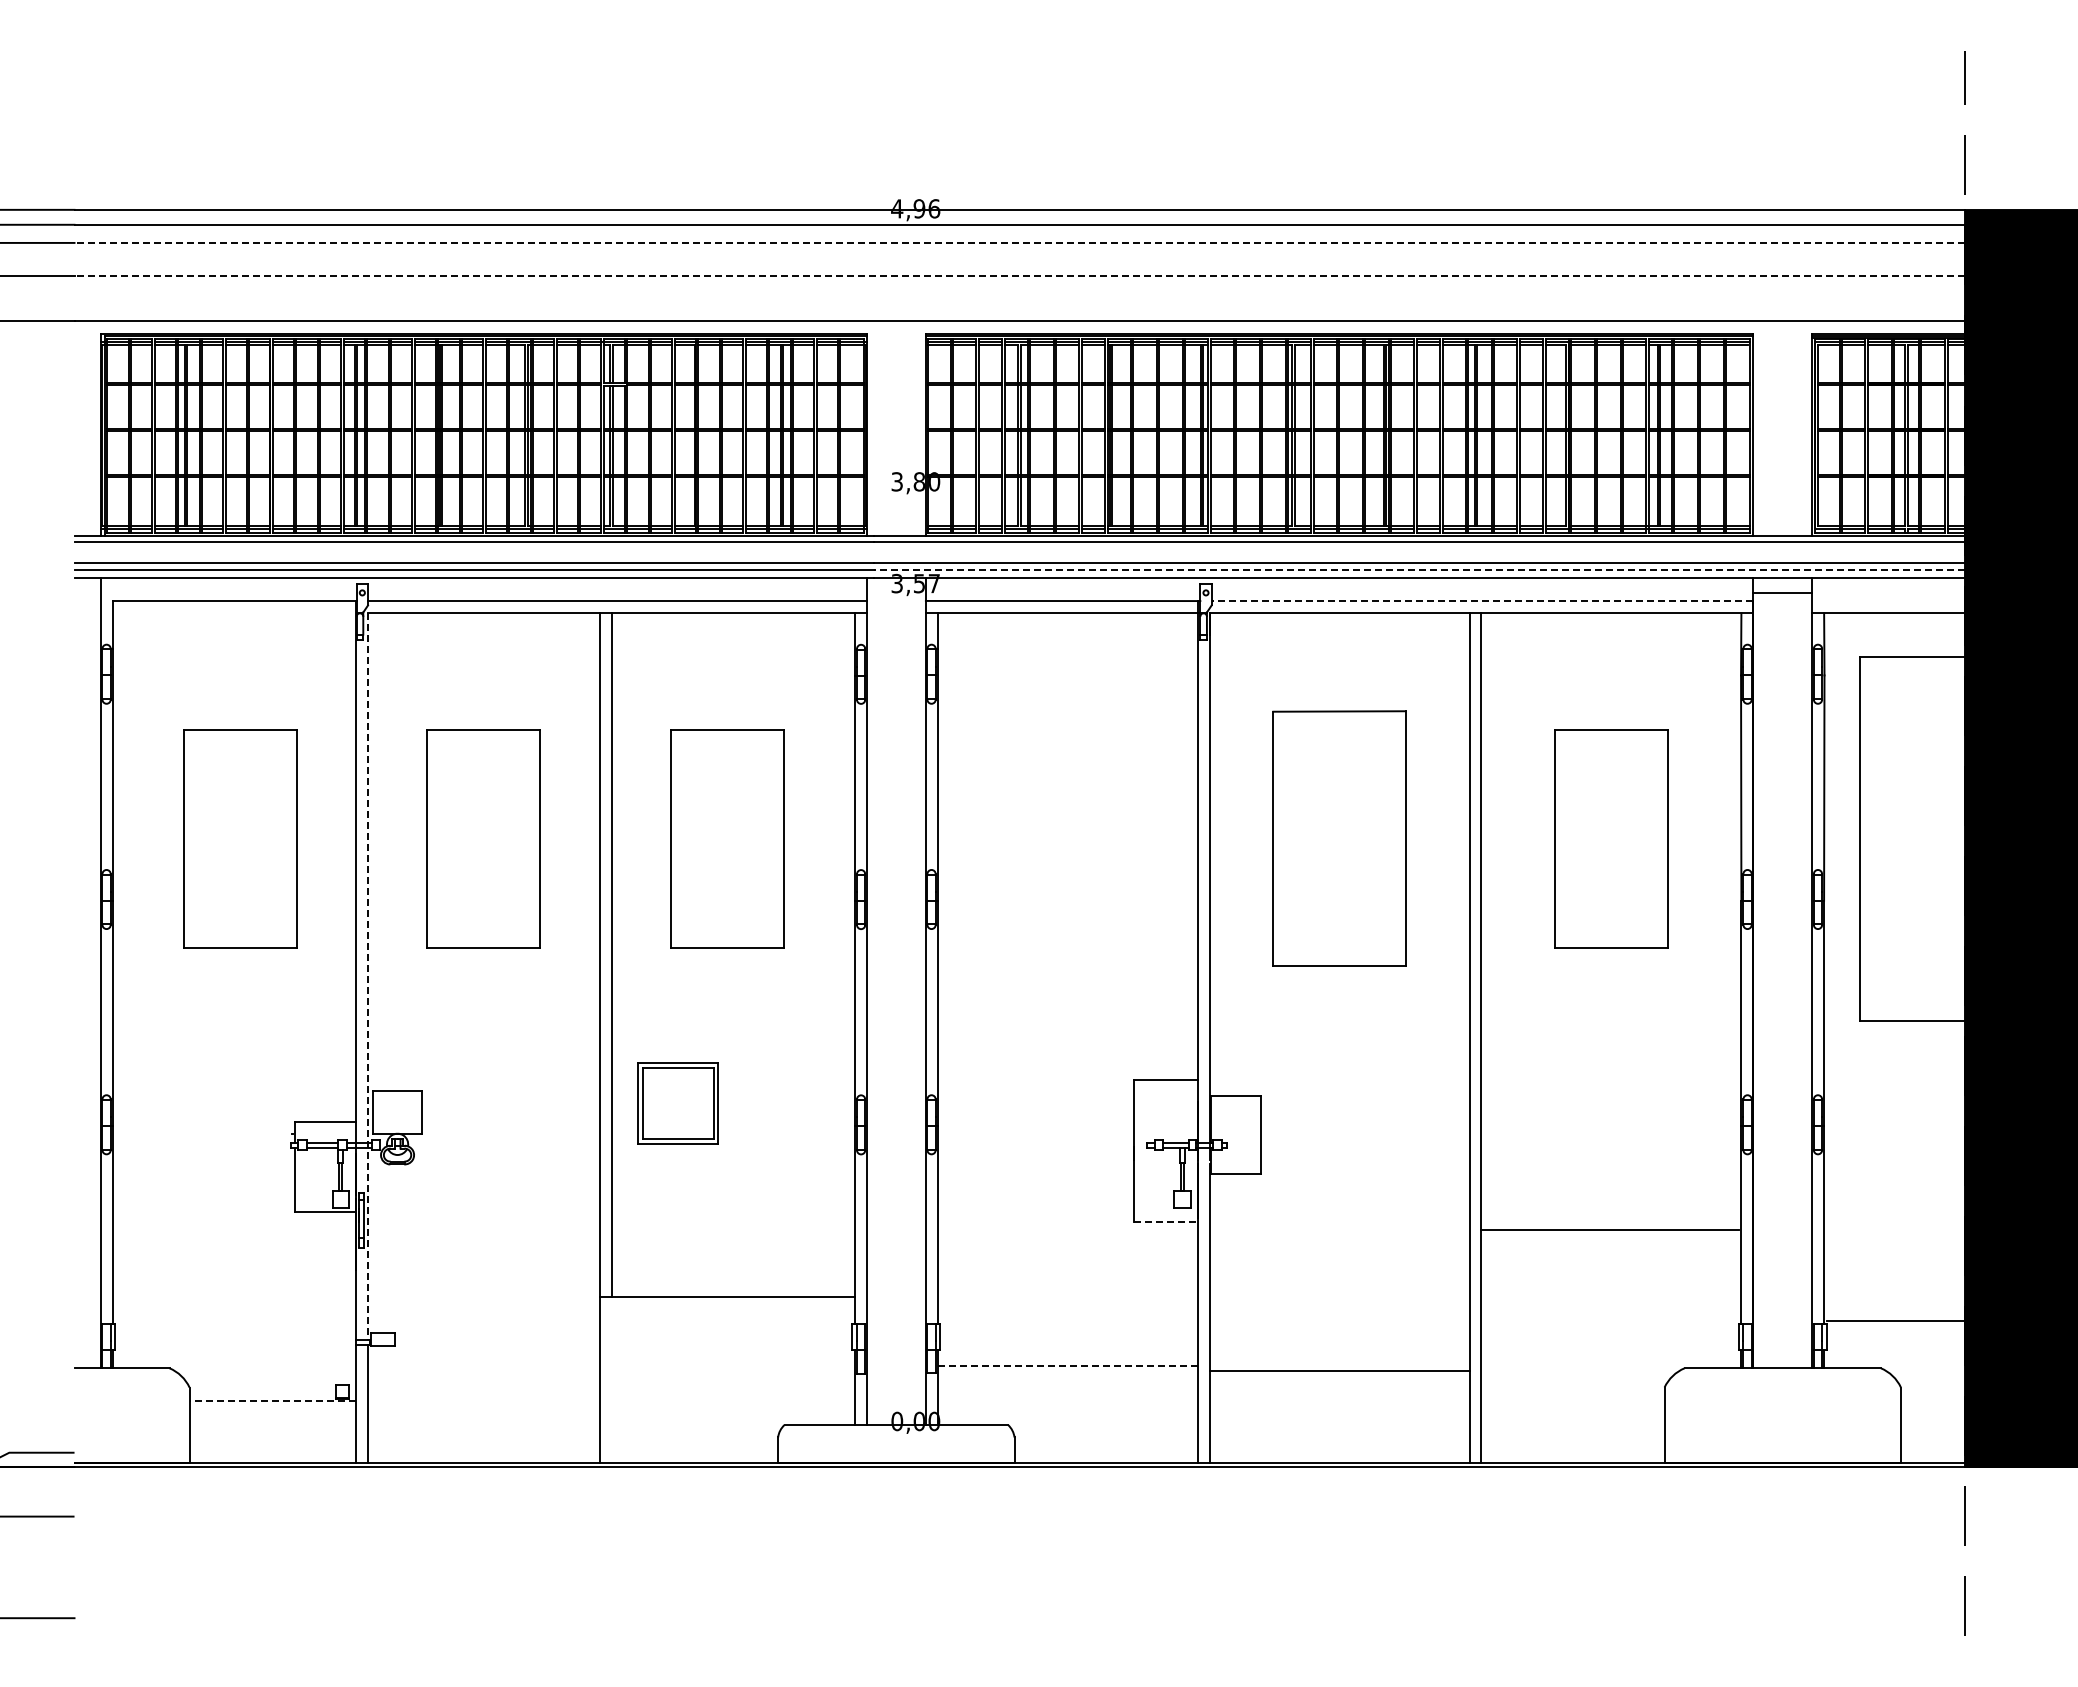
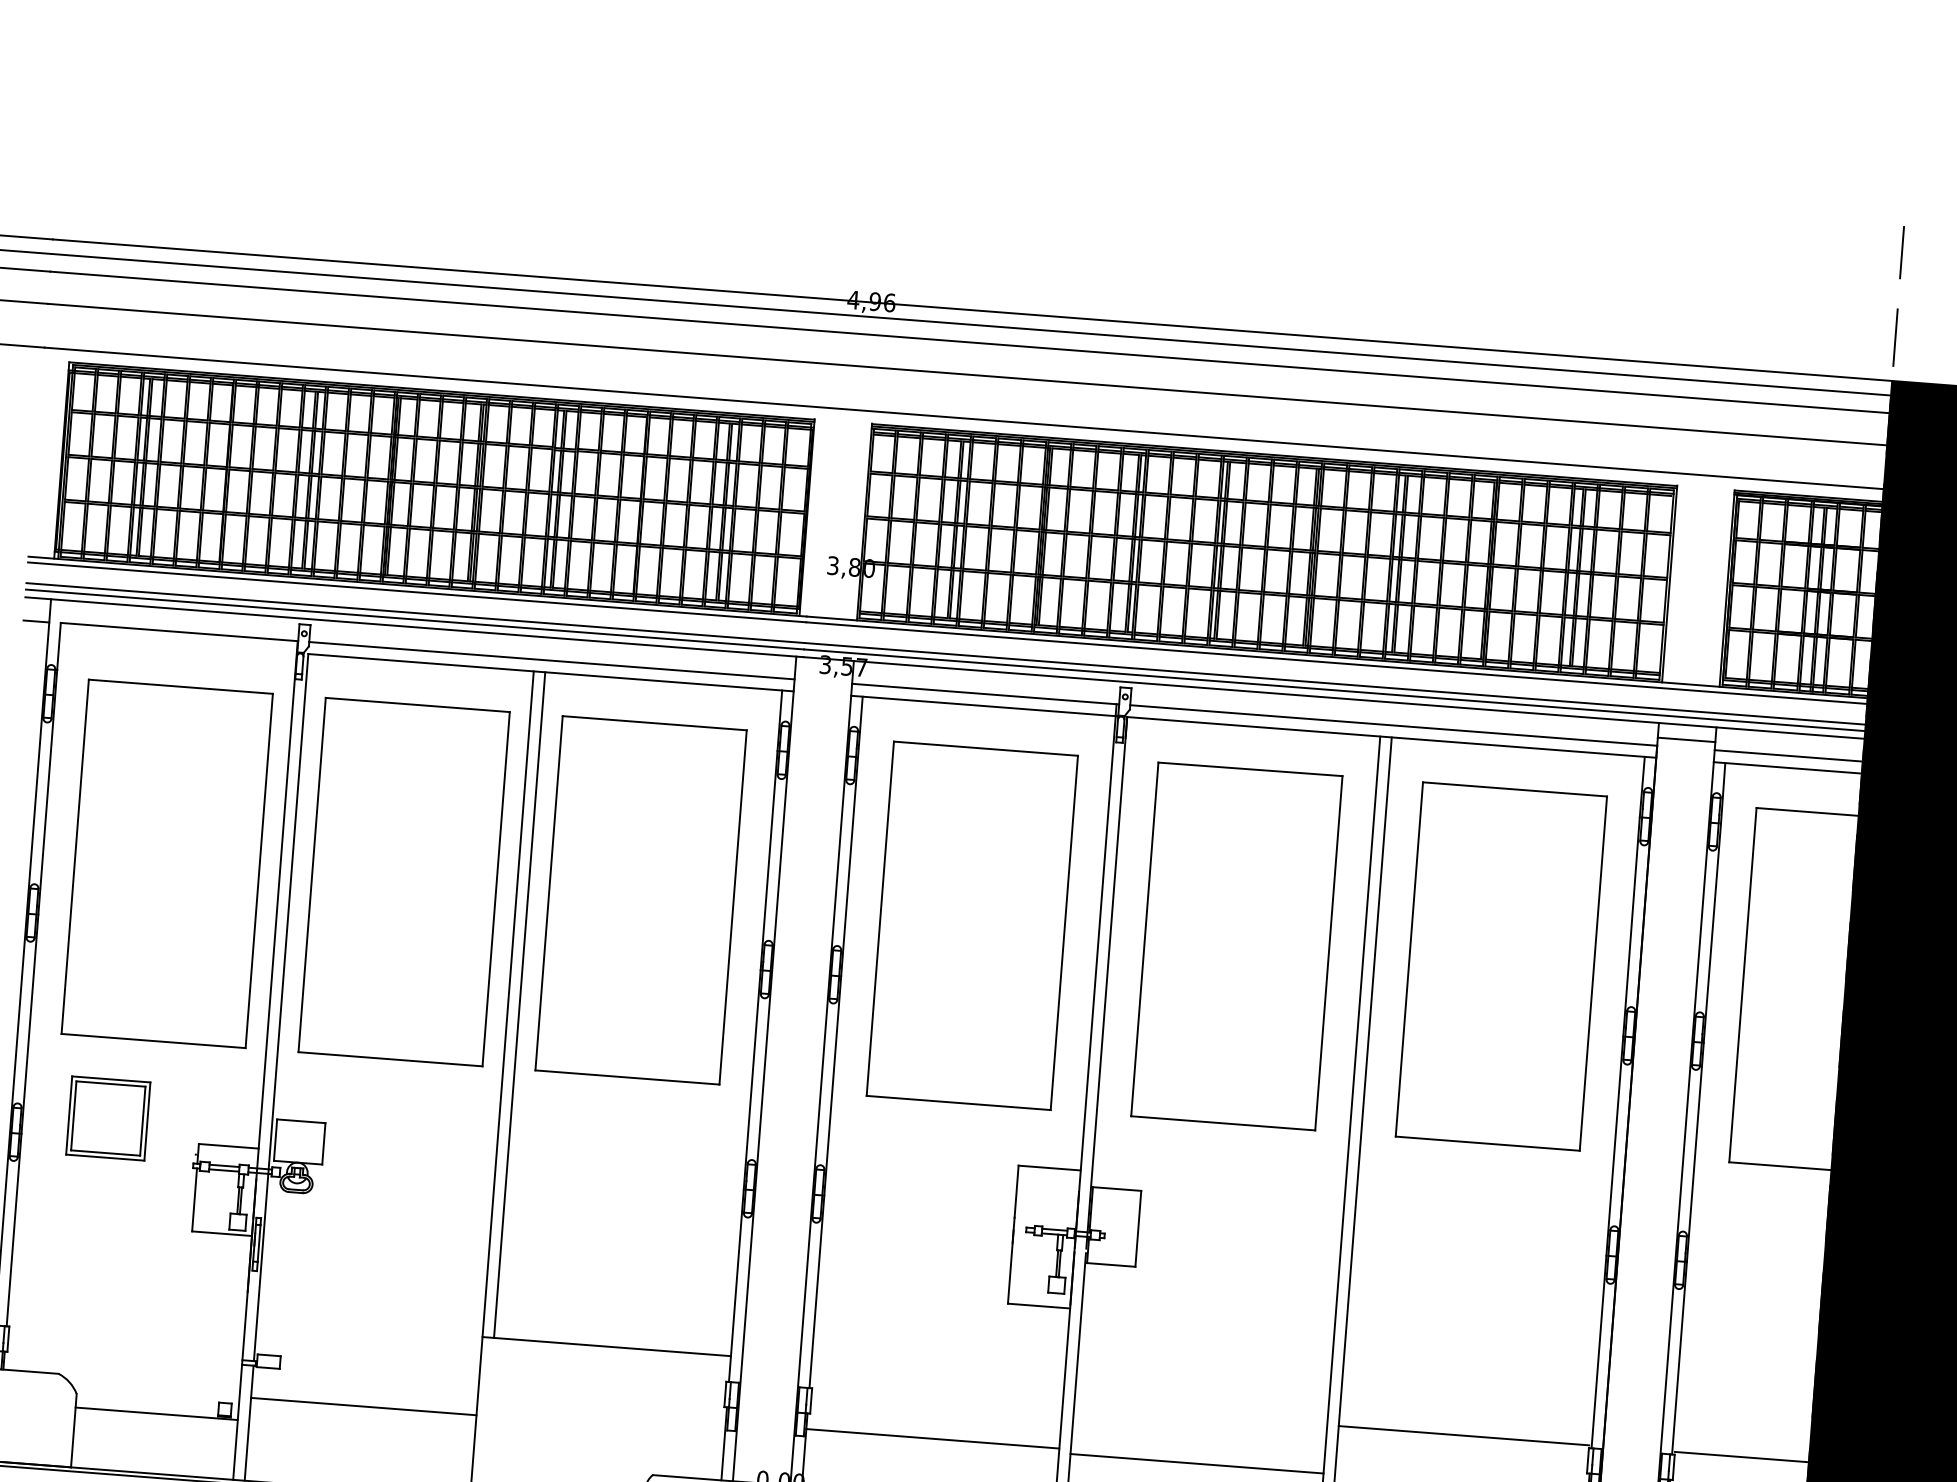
line: (1019, 242) -> (970, 341), dashed -> solid
line: (1019, 276) -> (967, 375), dashed -> solid
line: (1418, 569) -> (1333, 690), dashed -> solid
line: (1482, 600) -> (1393, 725), dashed -> solid
line: (1888, 600) -> (1788, 755), added
line: (87, 601) -> (36, 621), added
part: (240, 838) -> (167, 863), size x1.67
part: (483, 838) -> (403, 881), size x1.67
part: (727, 838) -> (641, 900), size x1.67
part: (1067, 838) -> (972, 925), added
part: (1339, 838) -> (1236, 945), size x1.43
part: (1611, 838) -> (1501, 966), size x1.67
line: (368, 977) -> (281, 1008), dashed -> solid
part: (677, 1103) -> (107, 1118), moved
line: (1165, 1221) -> (1038, 1305), dashed -> solid
line: (1609, 1229) -> (1463, 1435), moved
line: (1067, 1365) -> (932, 1438), dashed -> solid
line: (483, 1377) -> (363, 1406), added
line: (272, 1401) -> (156, 1413), dashed -> solid

